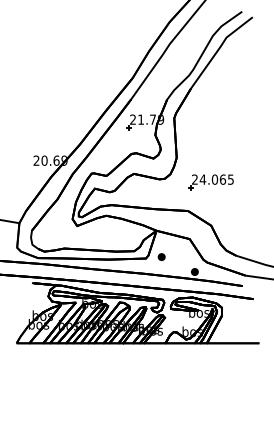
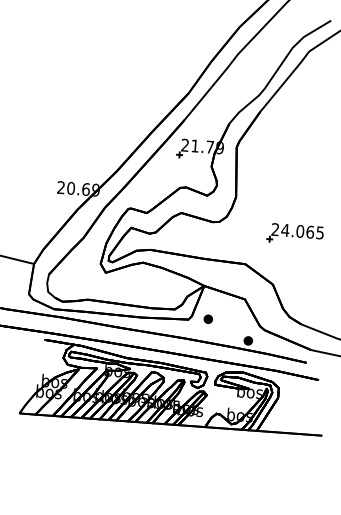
part: (210, 182) -> (294, 234), moved

